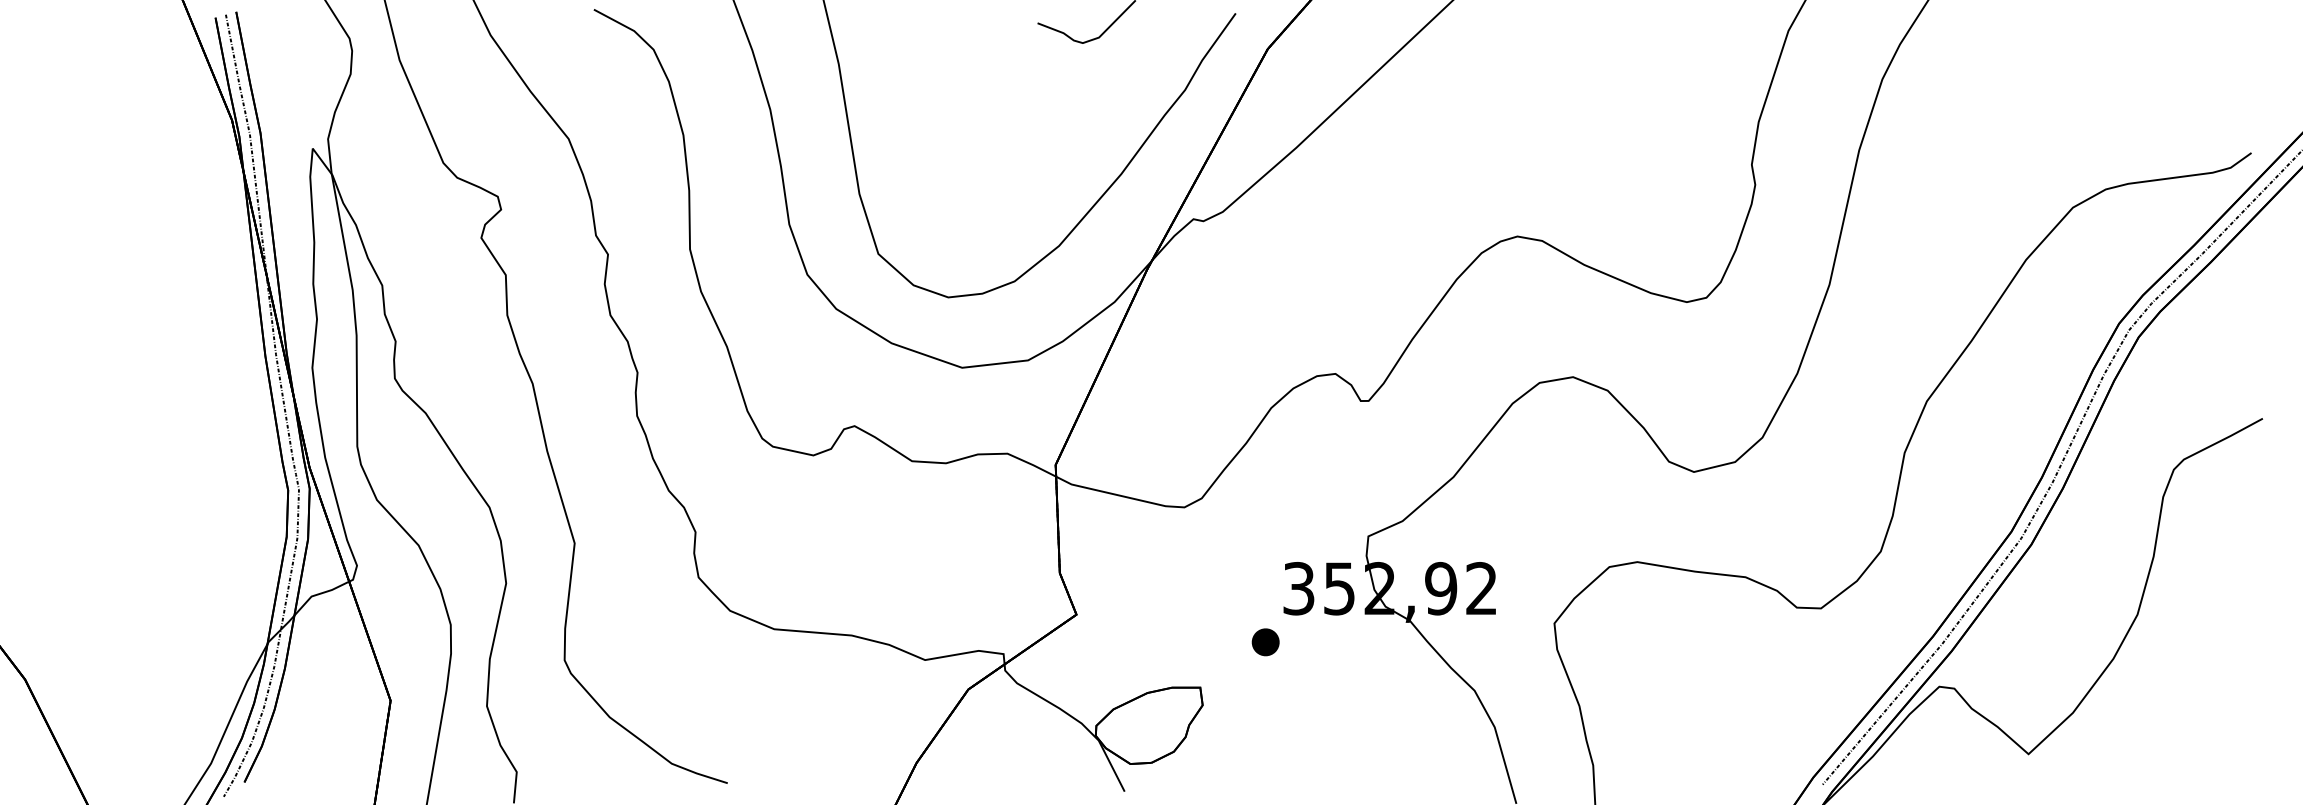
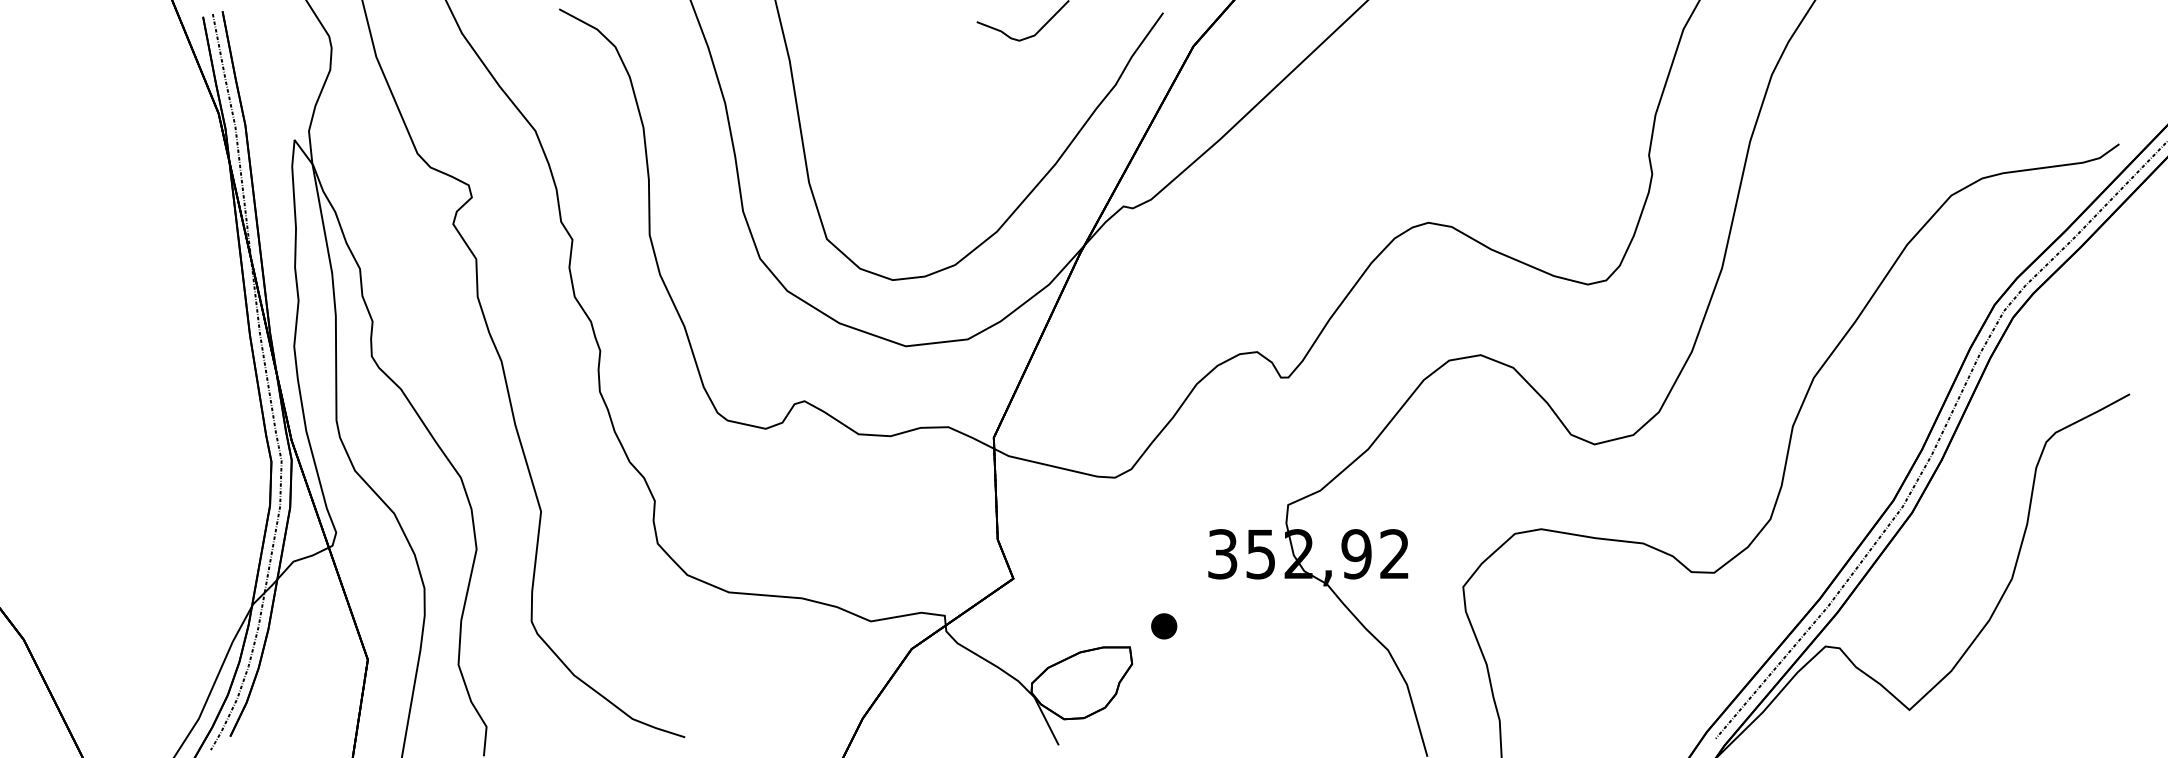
part: (1265, 642) -> (1164, 626), moved

